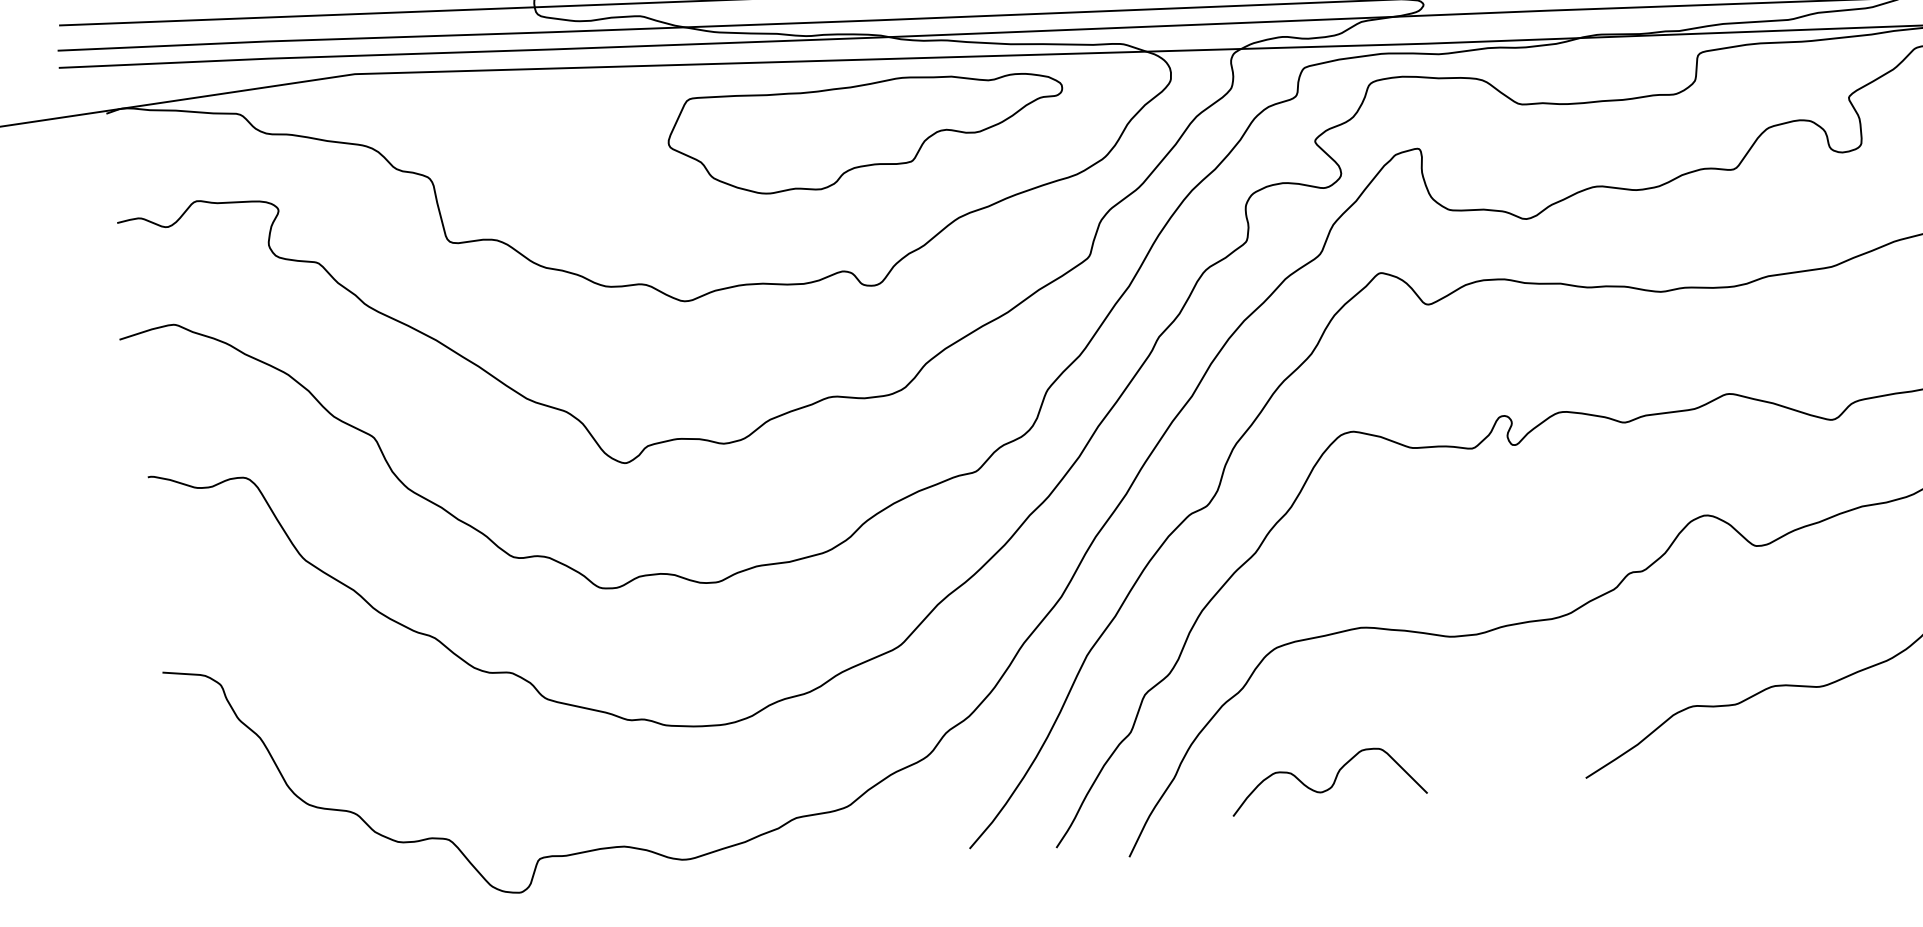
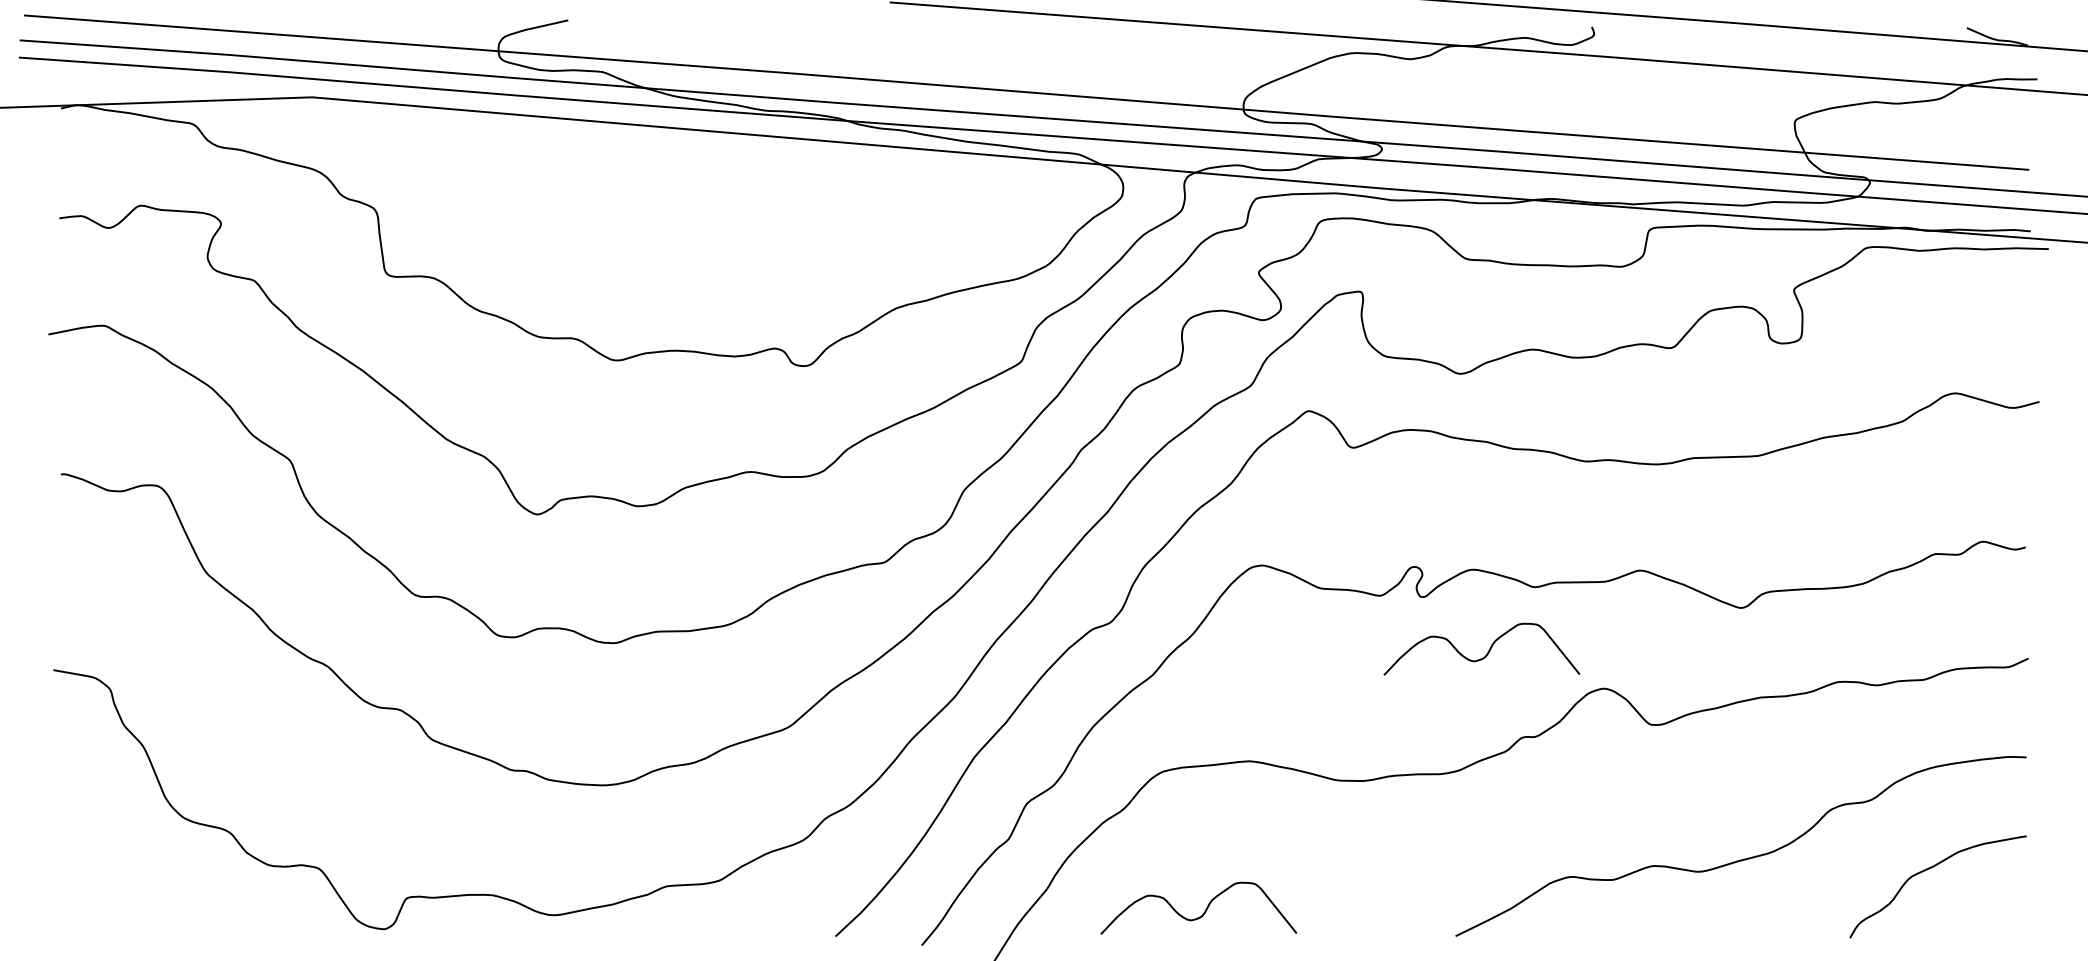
part: (866, 130) -> (814, 211), removed
curve: (1584, 493) -> (1486, 653), added

